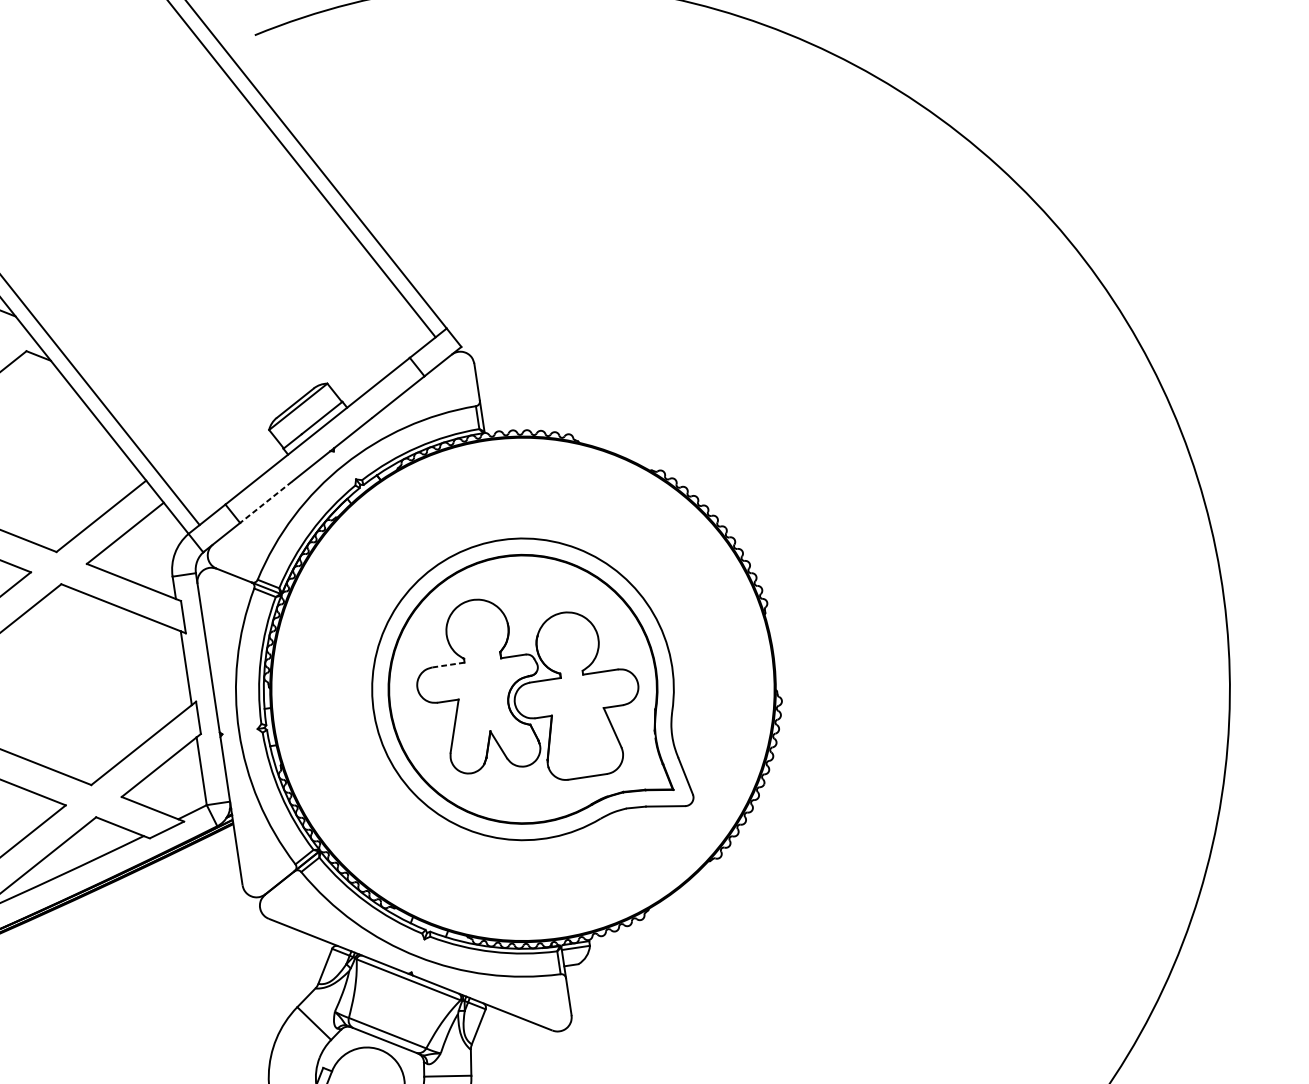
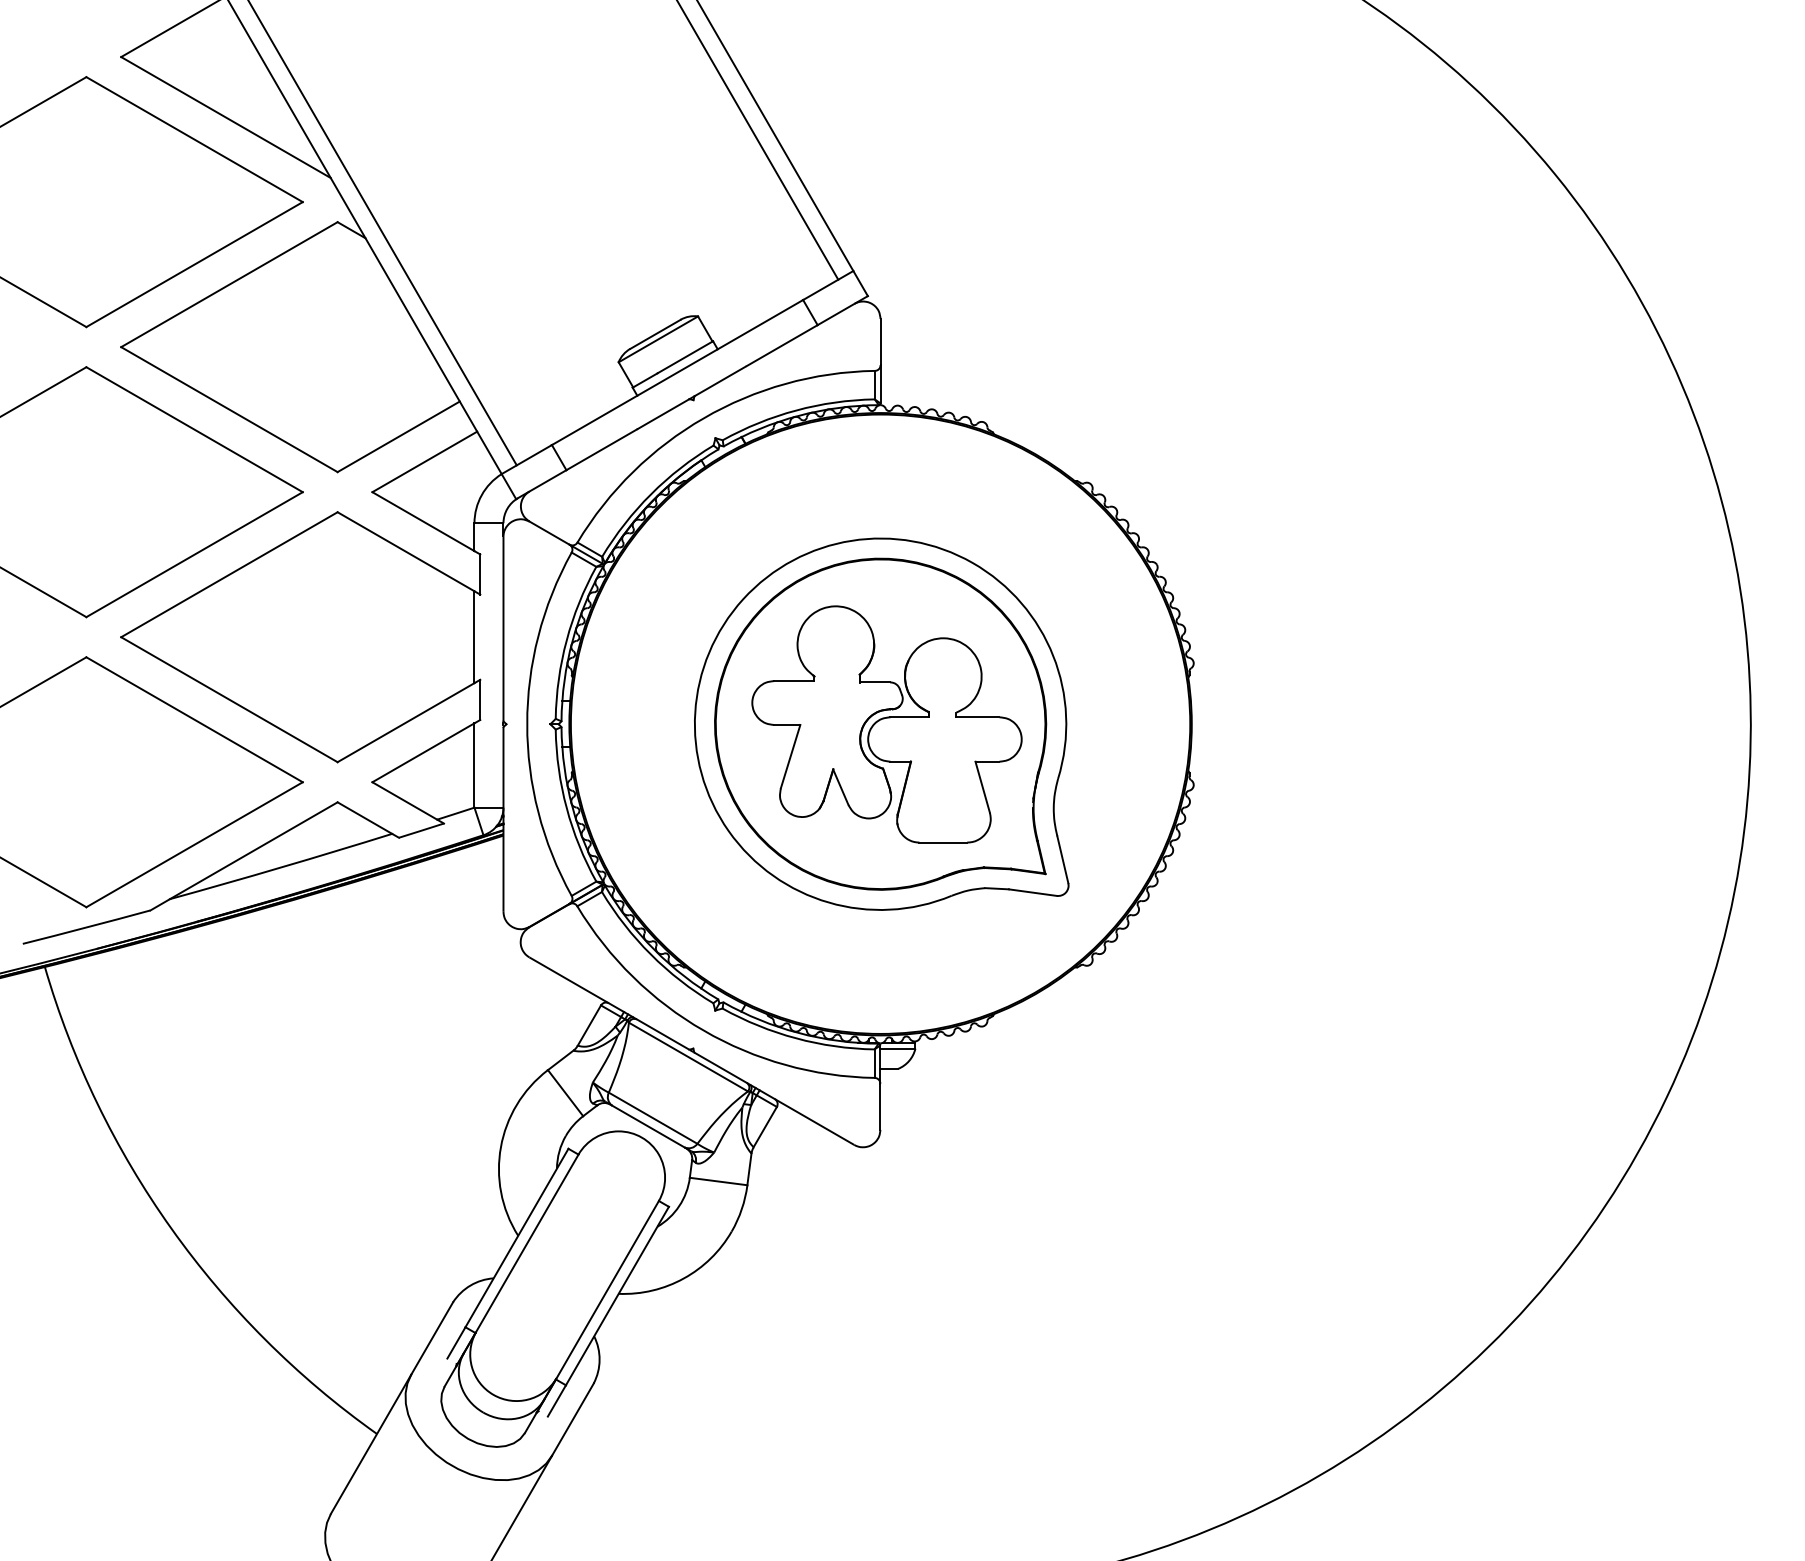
line: (265, 502) -> (601, 449), dashed -> solid
line: (447, 665) -> (793, 681), dashed -> solid

